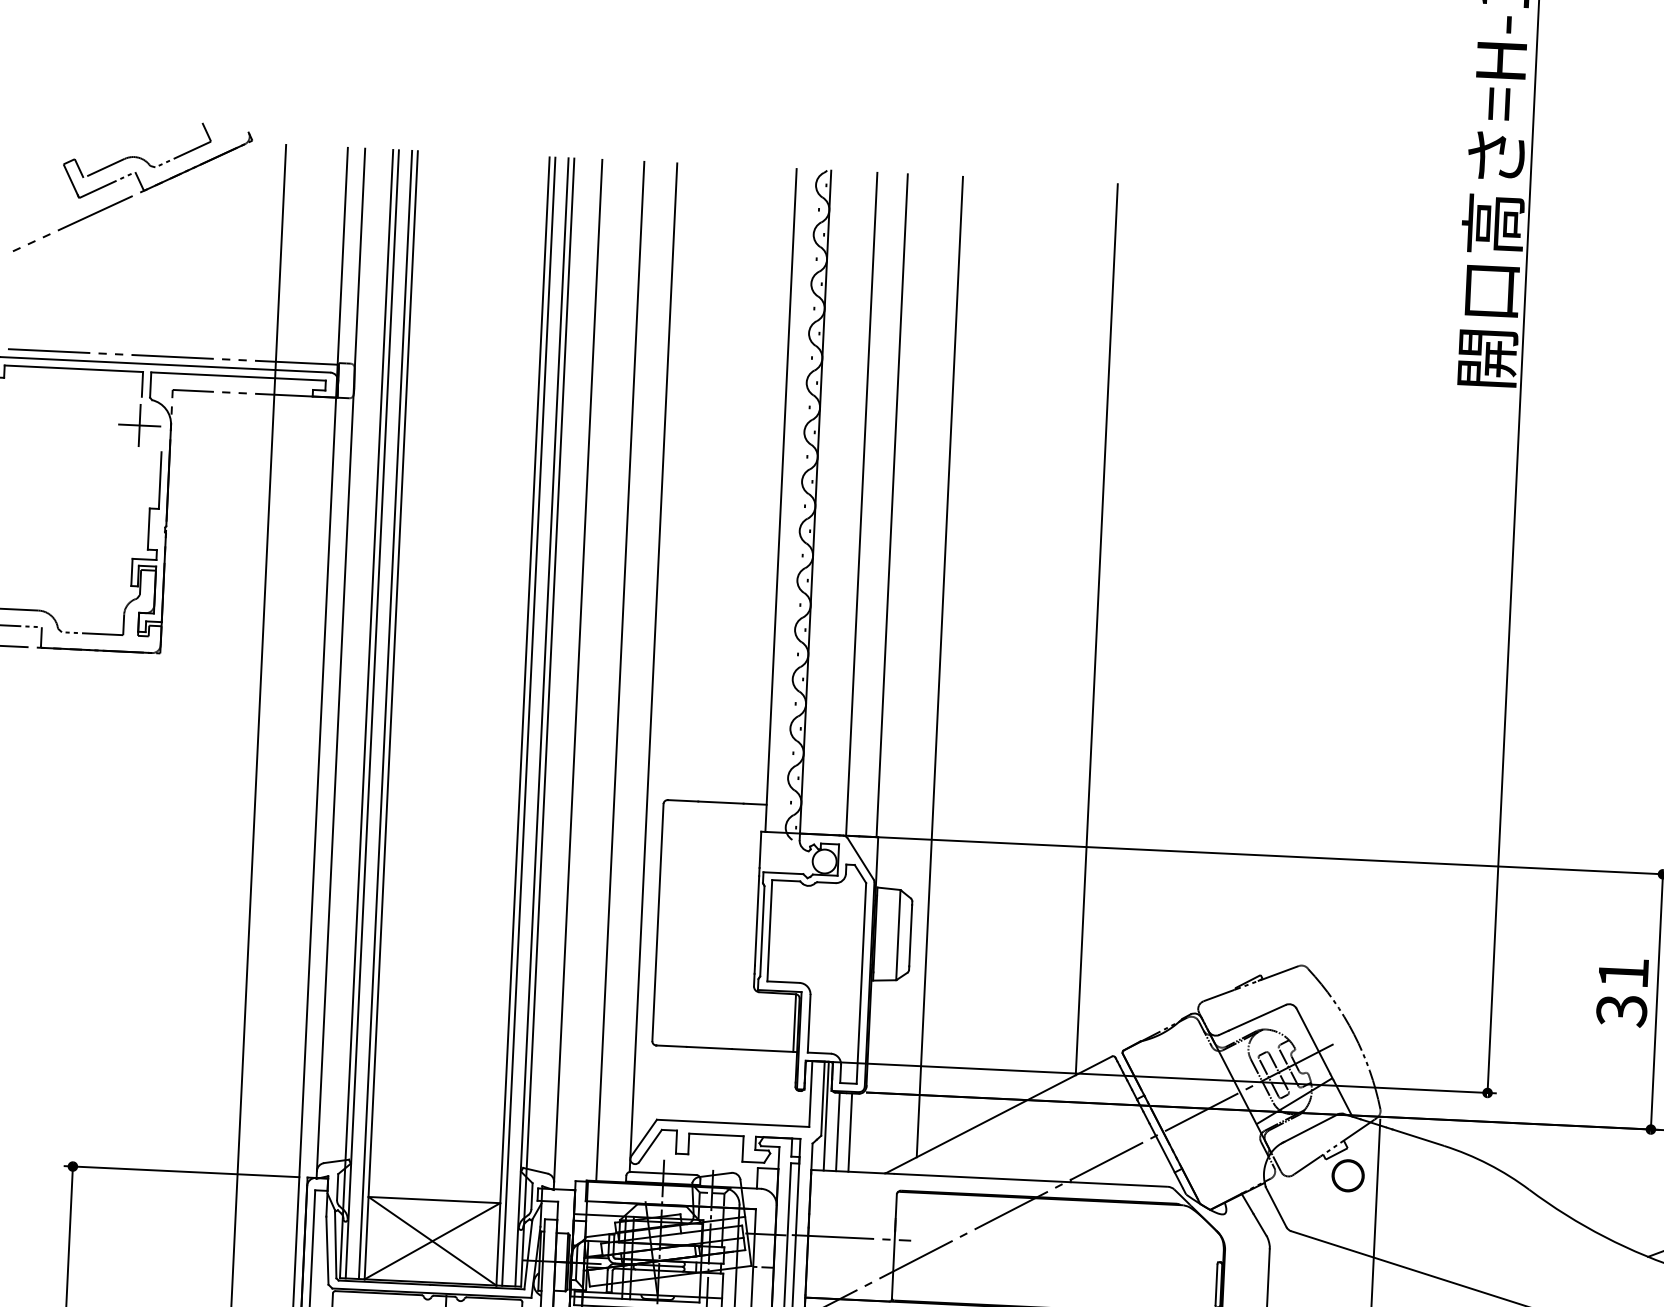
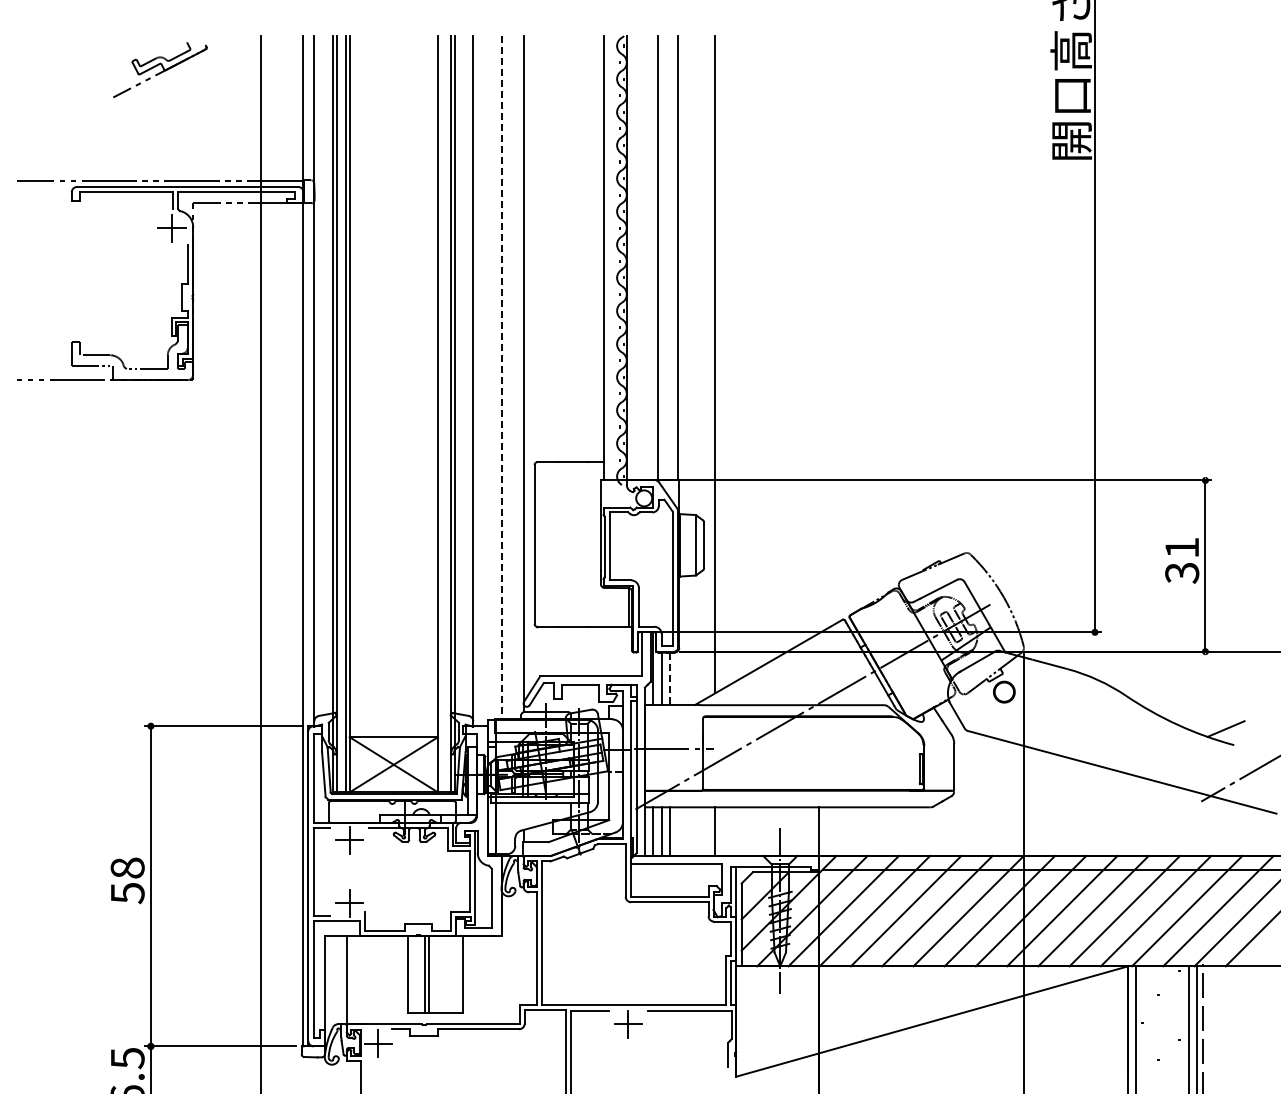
part: (133, 187) -> (160, 69), size x0.6
line: (1096, 629) -> (818, 334), removed
line: (620, 671) -> (501, 377), solid -> dashed
line: (528, 722) -> (441, 414), removed
line: (849, 1133) -> (669, 679), solid -> dashed

